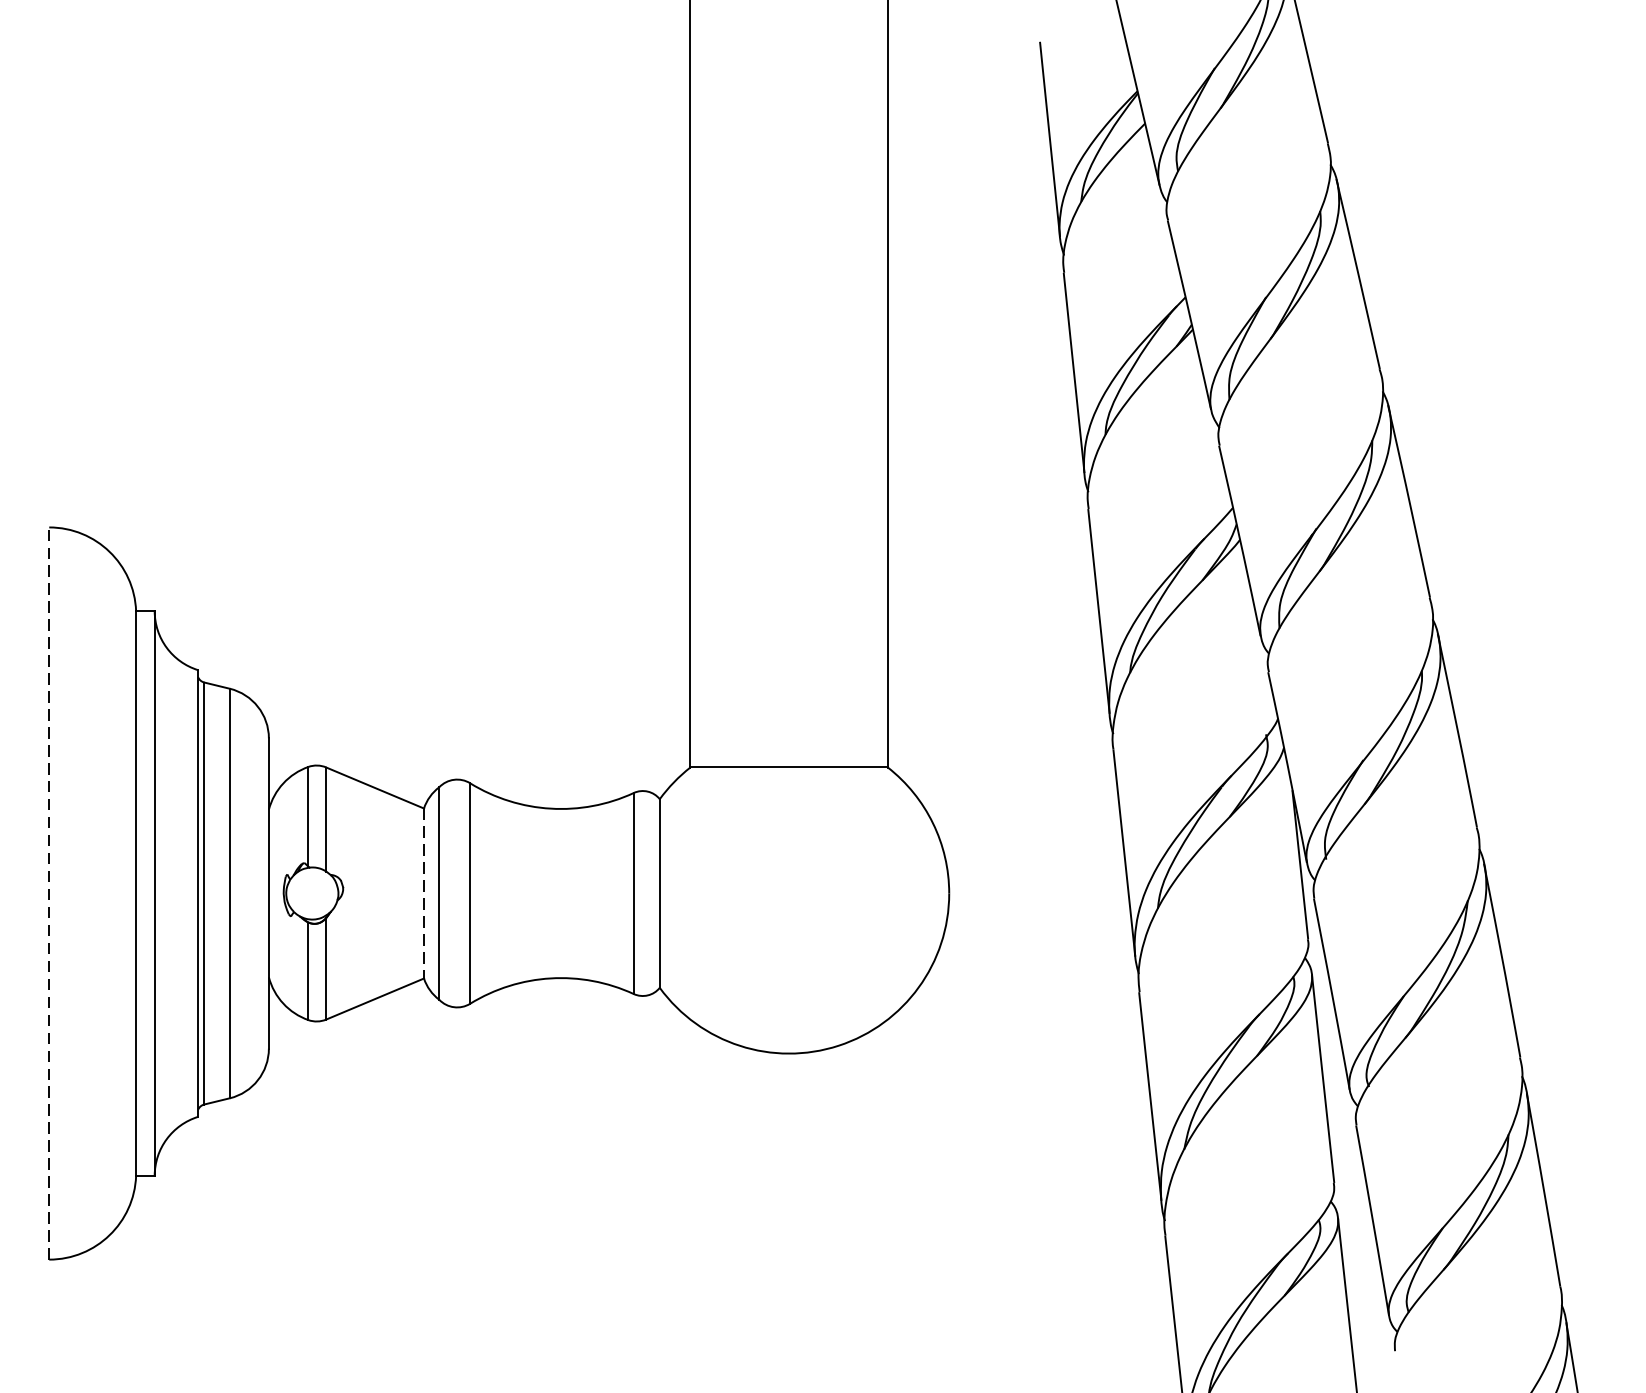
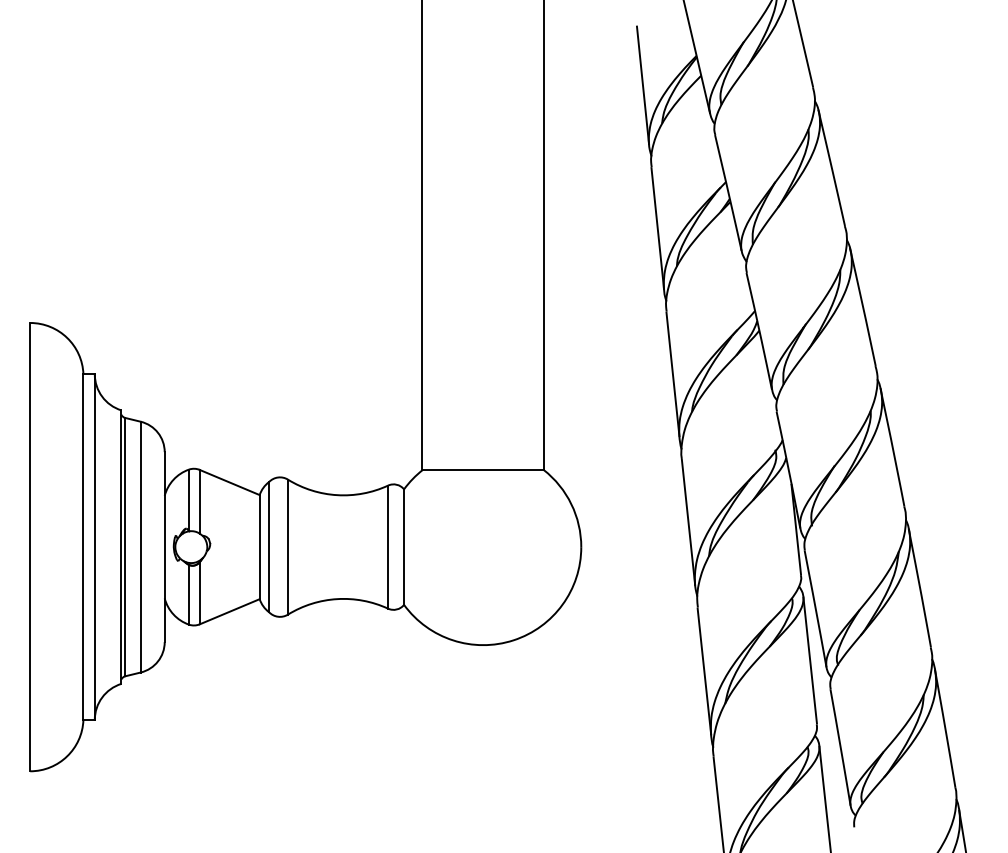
line: (49, 892) -> (30, 546), dashed -> solid
line: (423, 894) -> (259, 547), dashed -> solid

